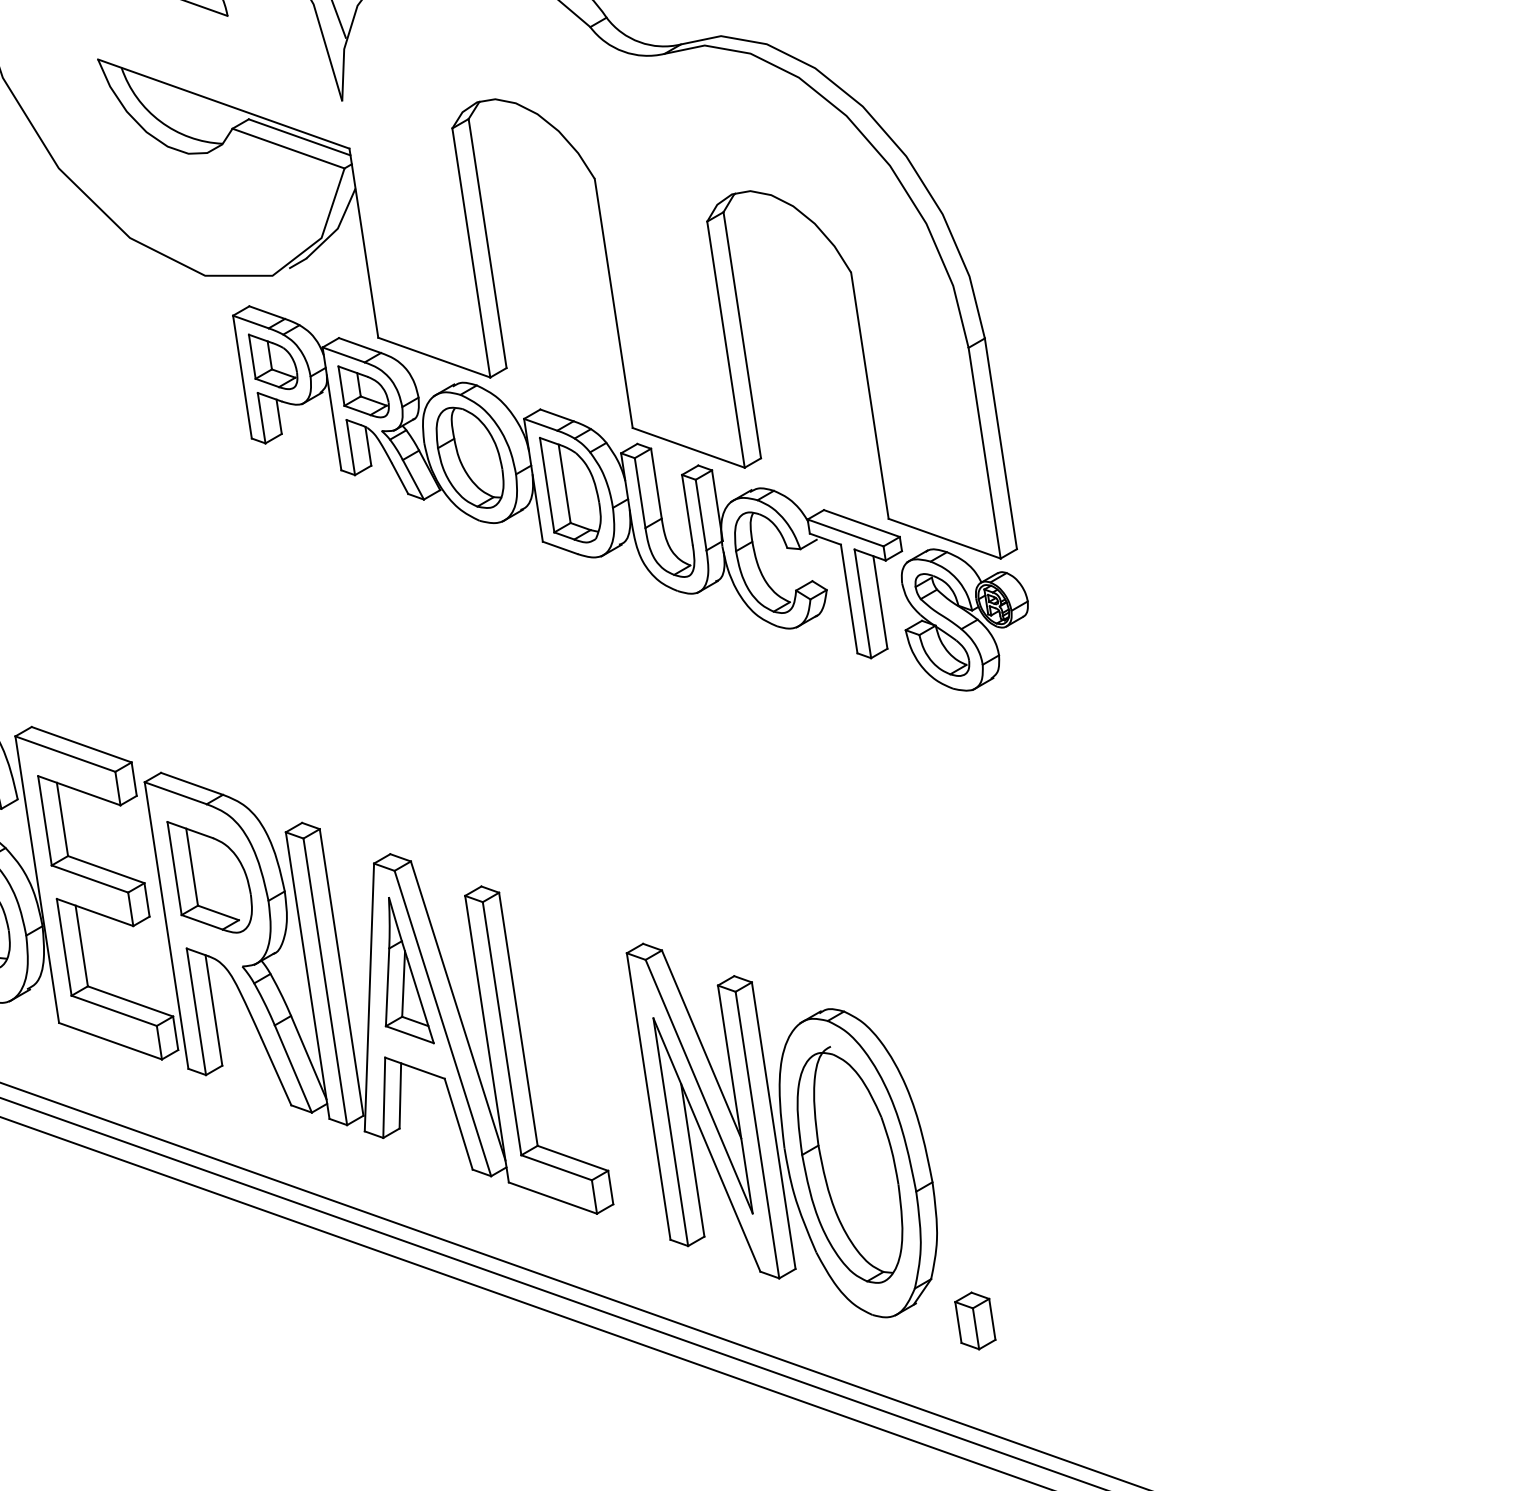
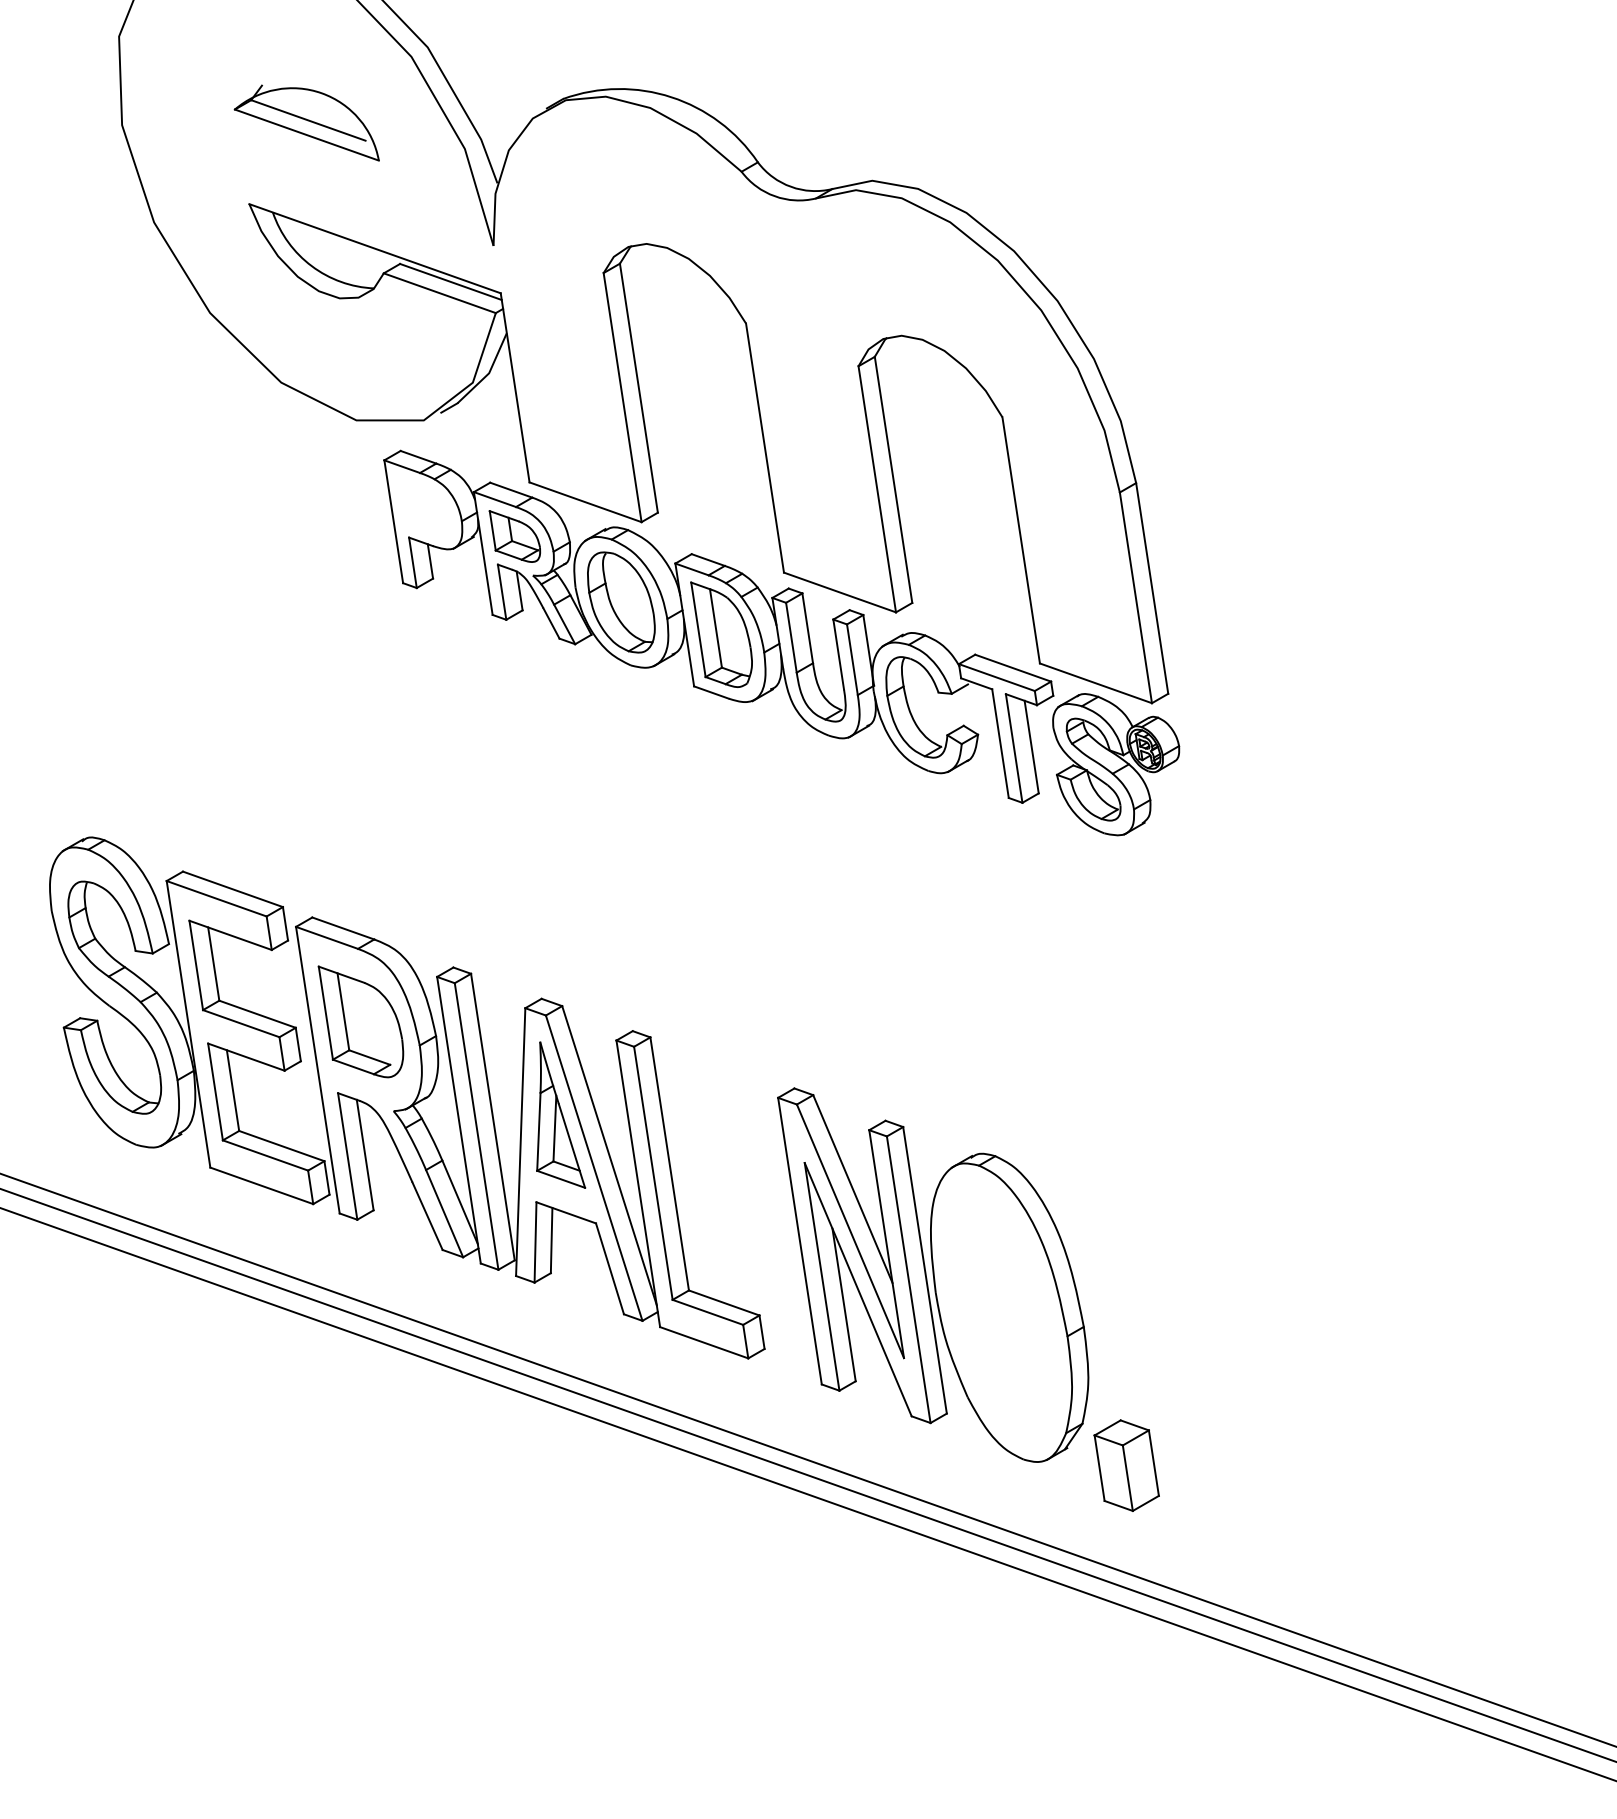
part: (273, 361) -> (424, 506), removed
part: (850, 1164) -> (1001, 1309), removed
part: (975, 1320) -> (1126, 1465), size x1.6

